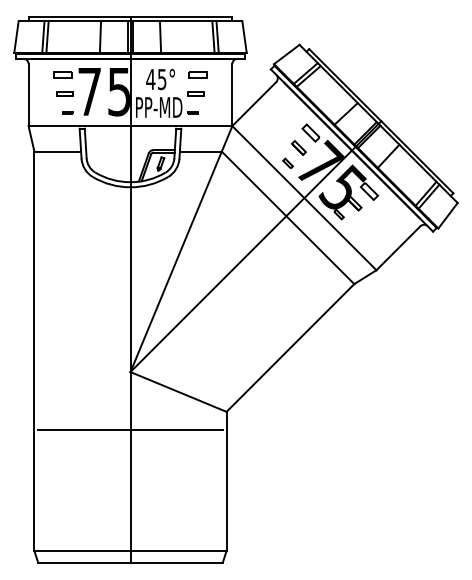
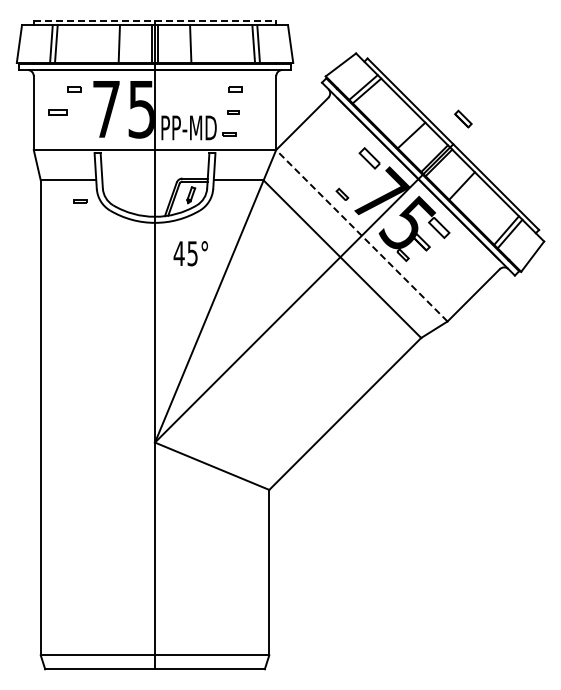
line: (130, 17) -> (155, 20), solid -> dashed
part: (62, 75) -> (74, 89), size x0.6
part: (198, 75) -> (235, 89), size x0.6
text: (160, 79) -> (190, 253), moved
part: (64, 94) -> (57, 112), moved
part: (196, 94) -> (233, 112), size x0.6
part: (67, 113) -> (80, 201), moved
part: (299, 147) -> (463, 118), moved
line: (304, 197) -> (361, 235), solid -> dashed
line: (130, 429) -> (154, 511), removed

